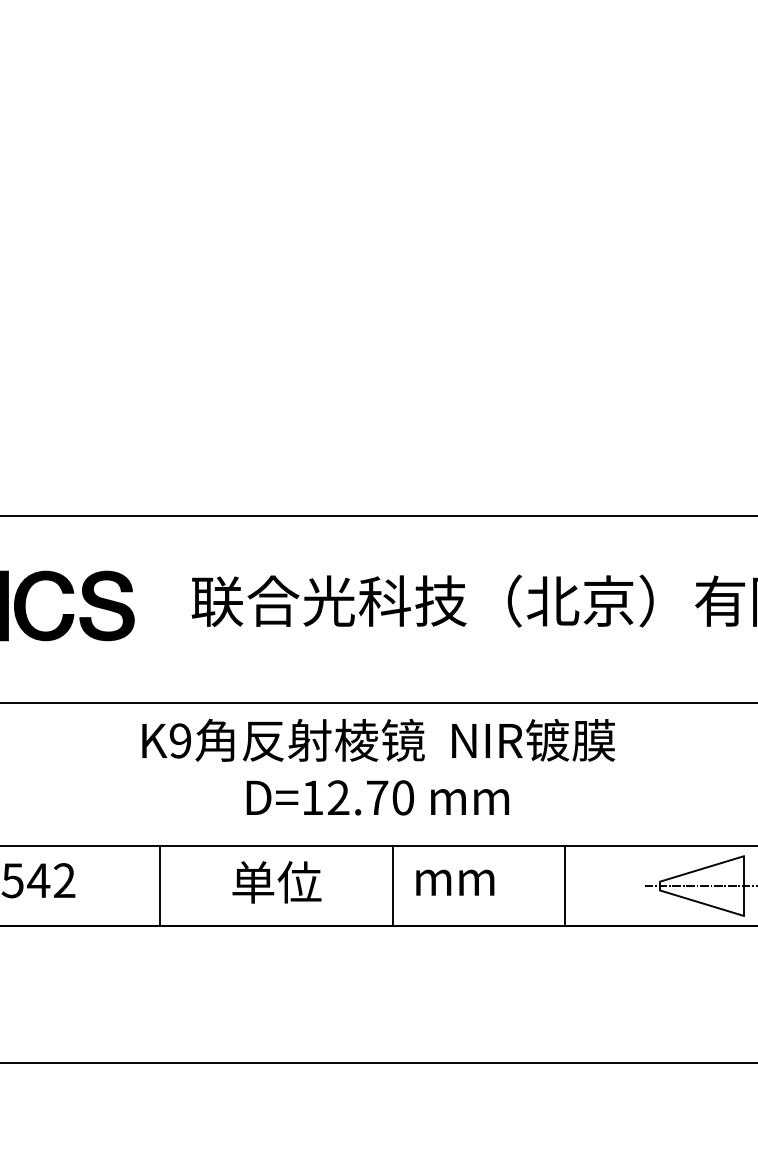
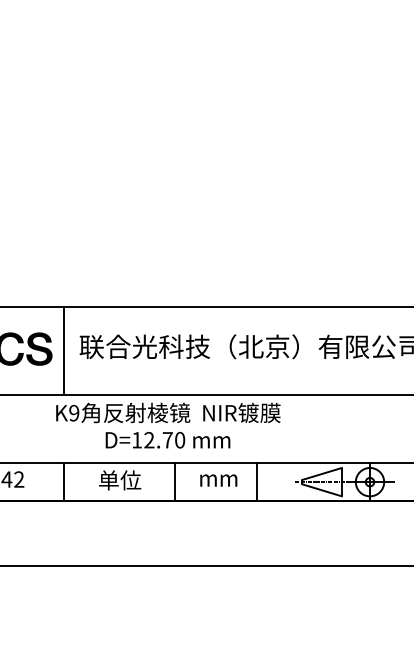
line: (159, 608) -> (64, 350), added
text: (454, 882) -> (218, 480), moved

